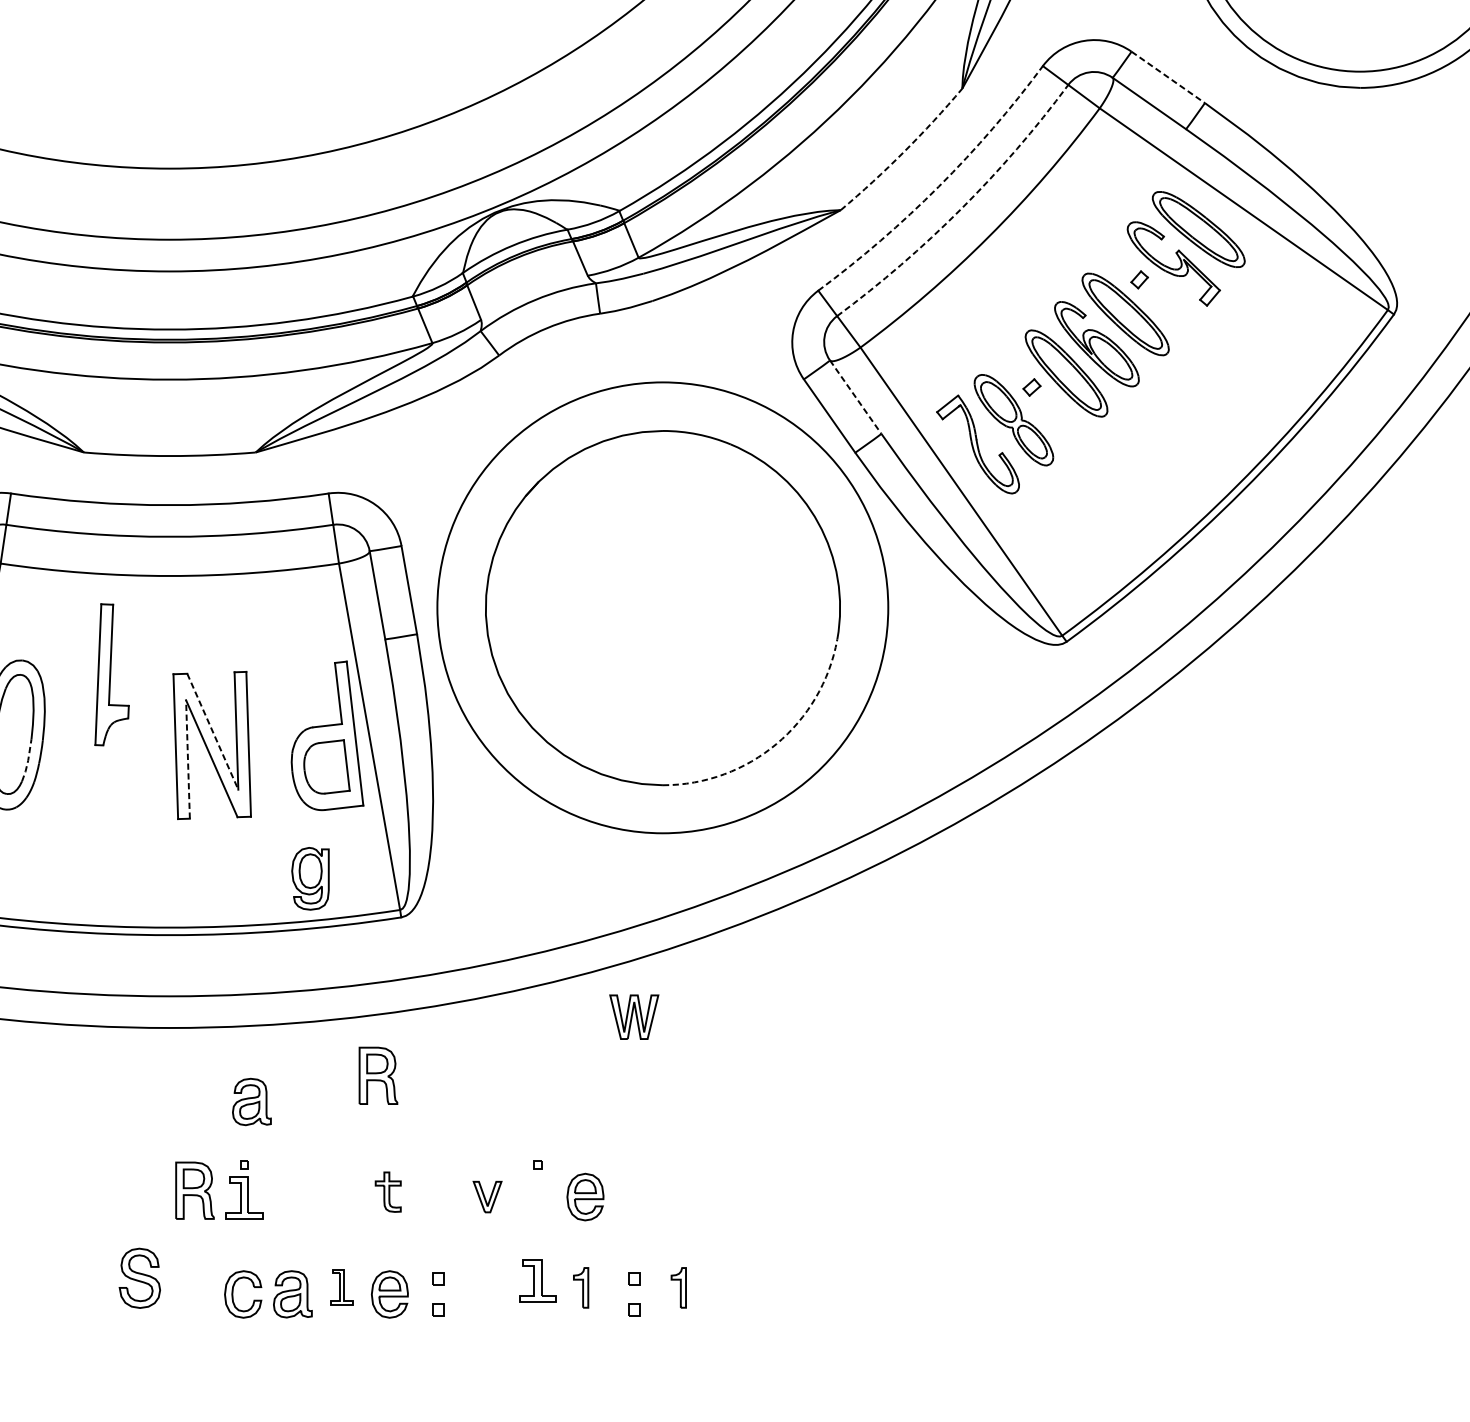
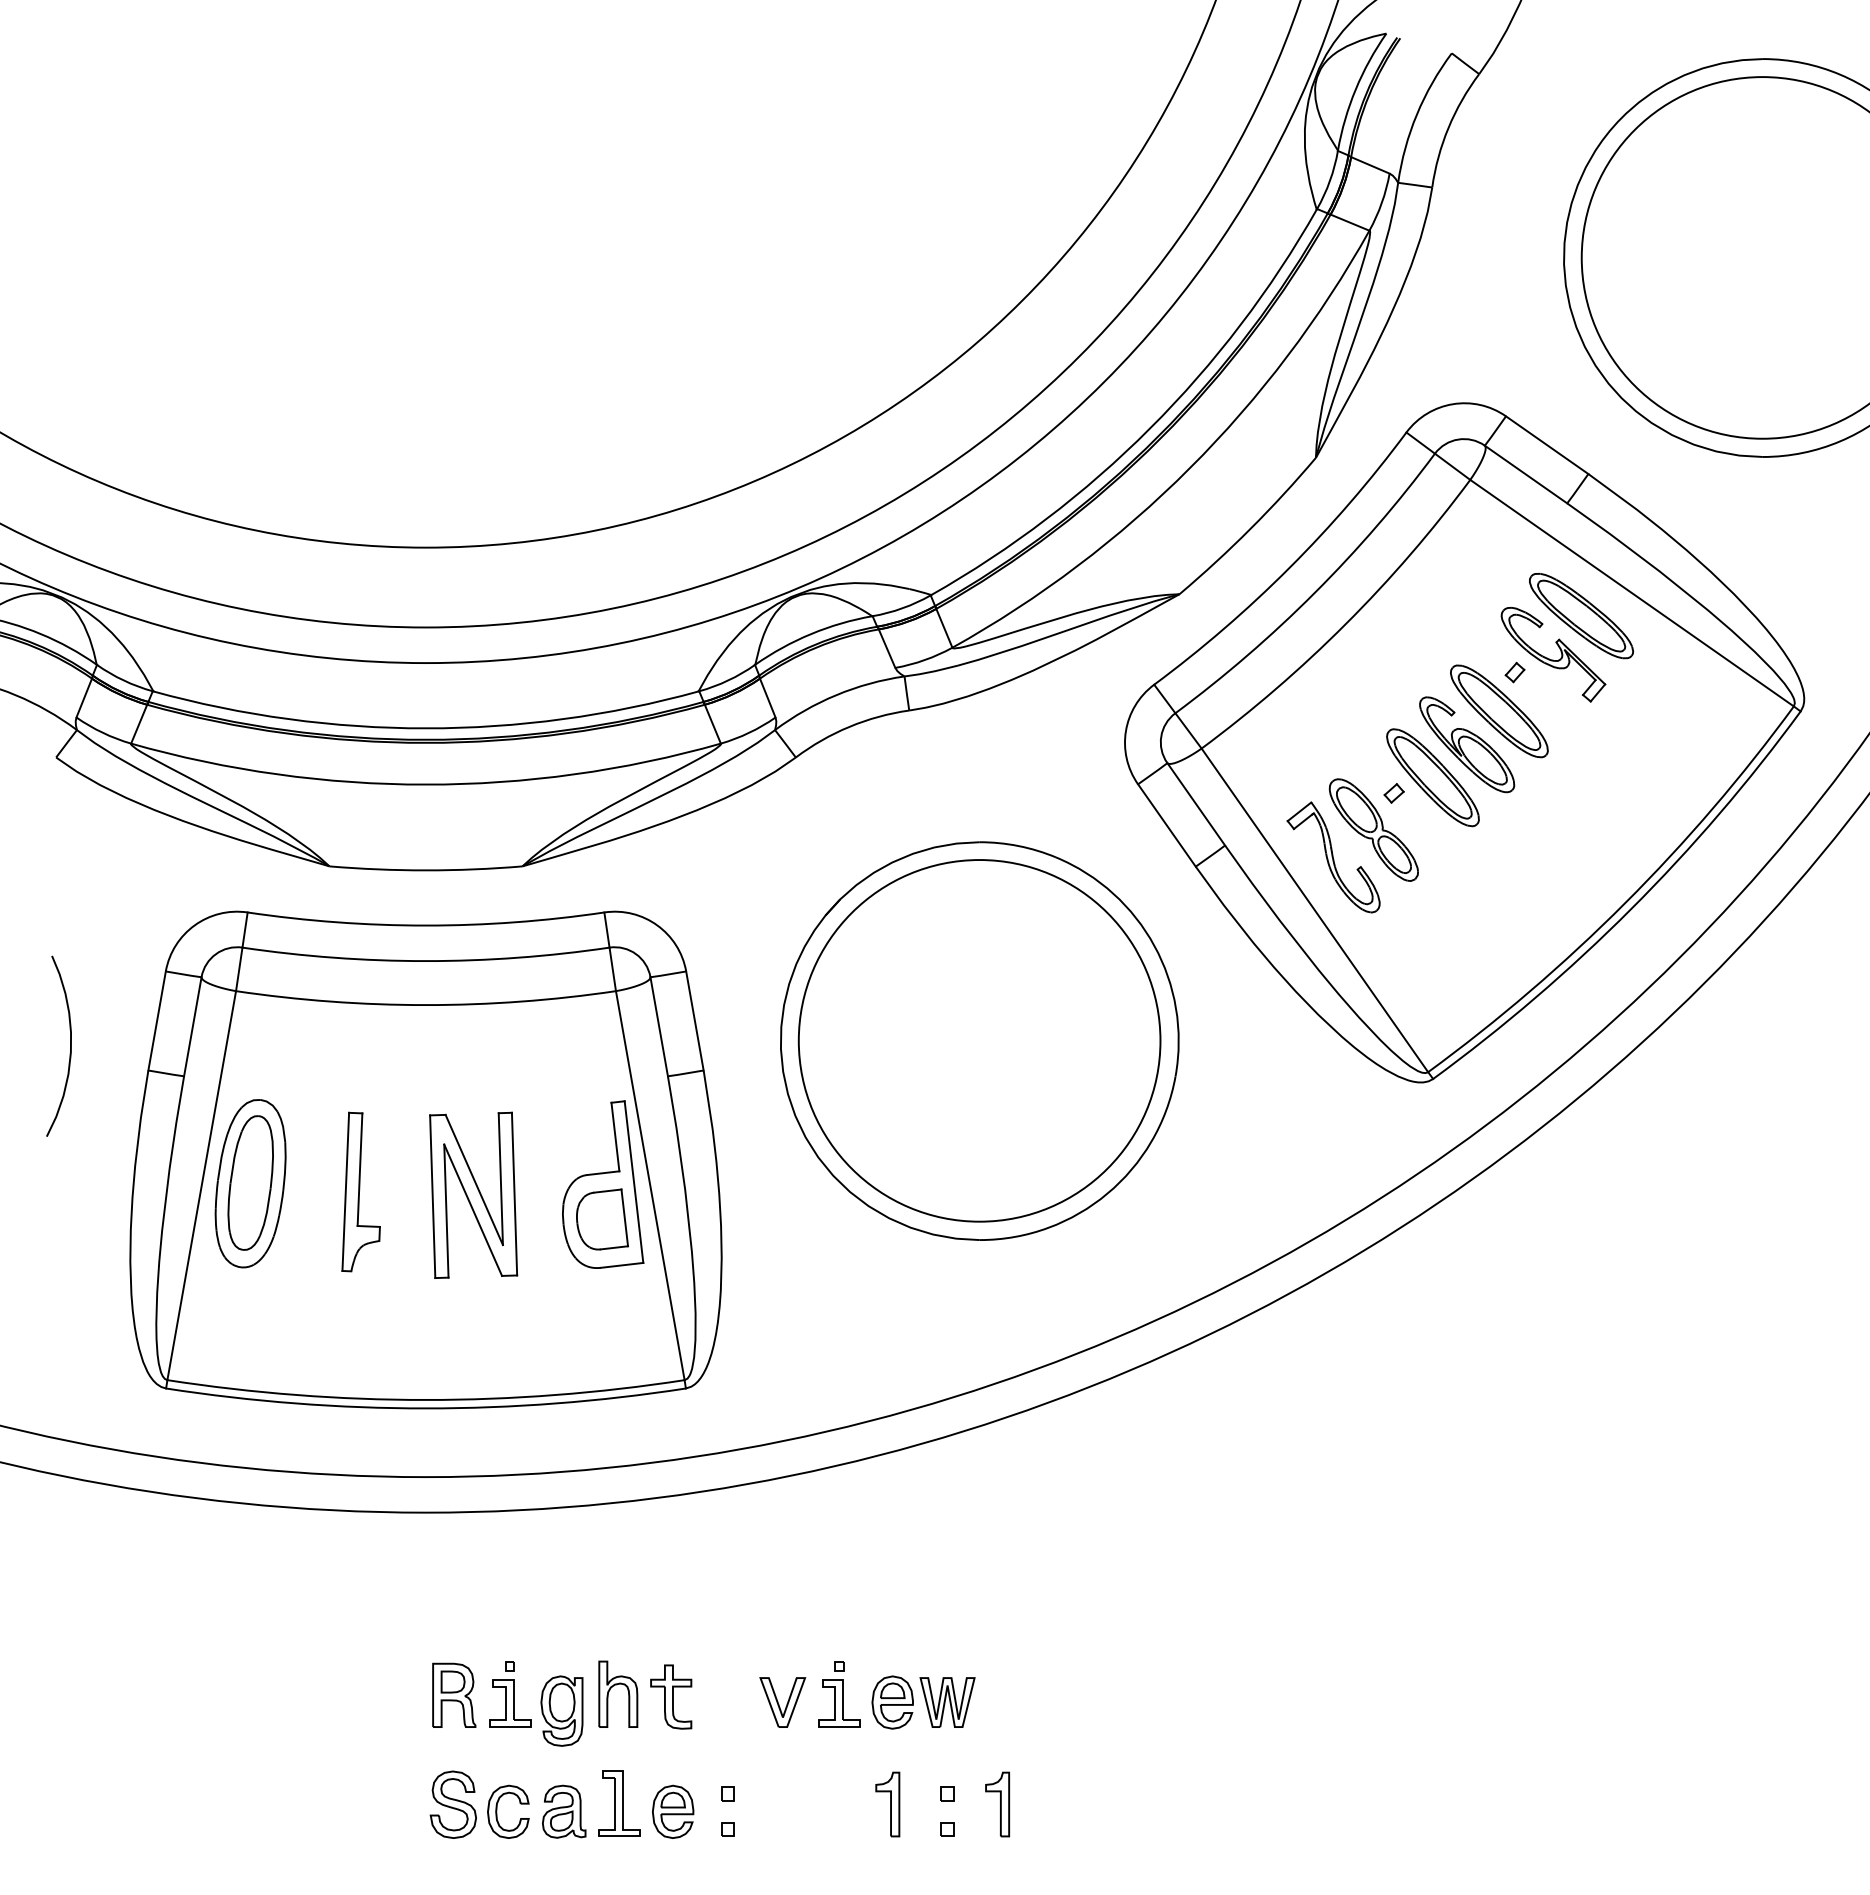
line: (1168, 77) -> (1547, 445), dashed -> solid
arc: (904, 151) -> (1250, 528), dashed -> solid
arc: (938, 186) -> (1289, 567), dashed -> solid
arc: (961, 209) -> (1314, 593), dashed -> solid
line: (855, 397) -> (1196, 804), dashed -> solid
circle: (662, 607) -> (979, 1040), size x0.71
part: (111, 674) -> (360, 1191), moved
line: (213, 732) -> (474, 1180), dashed -> solid
arc: (776, 743) -> (1107, 1193), dashed -> solid
line: (188, 759) -> (446, 1211), dashed -> solid
line: (27, 760) -> (266, 1212), dashed -> solid
part: (310, 878) -> (561, 1710), moved
part: (634, 1017) -> (947, 1702), moved
part: (378, 1075) -> (660, 1565), removed
part: (252, 1101) -> (518, 1595), removed
part: (337, 1182) -> (614, 1686), added
part: (388, 1191) -> (671, 1696), size x1.43
part: (487, 1197) -> (782, 1702), size x1.43
part: (139, 1278) -> (452, 1804), moved
part: (538, 1280) -> (839, 1703), moved
part: (342, 1286) -> (619, 1803), size x1.67
part: (580, 1287) -> (887, 1804), size x1.43
part: (678, 1287) -> (997, 1804), size x1.43

